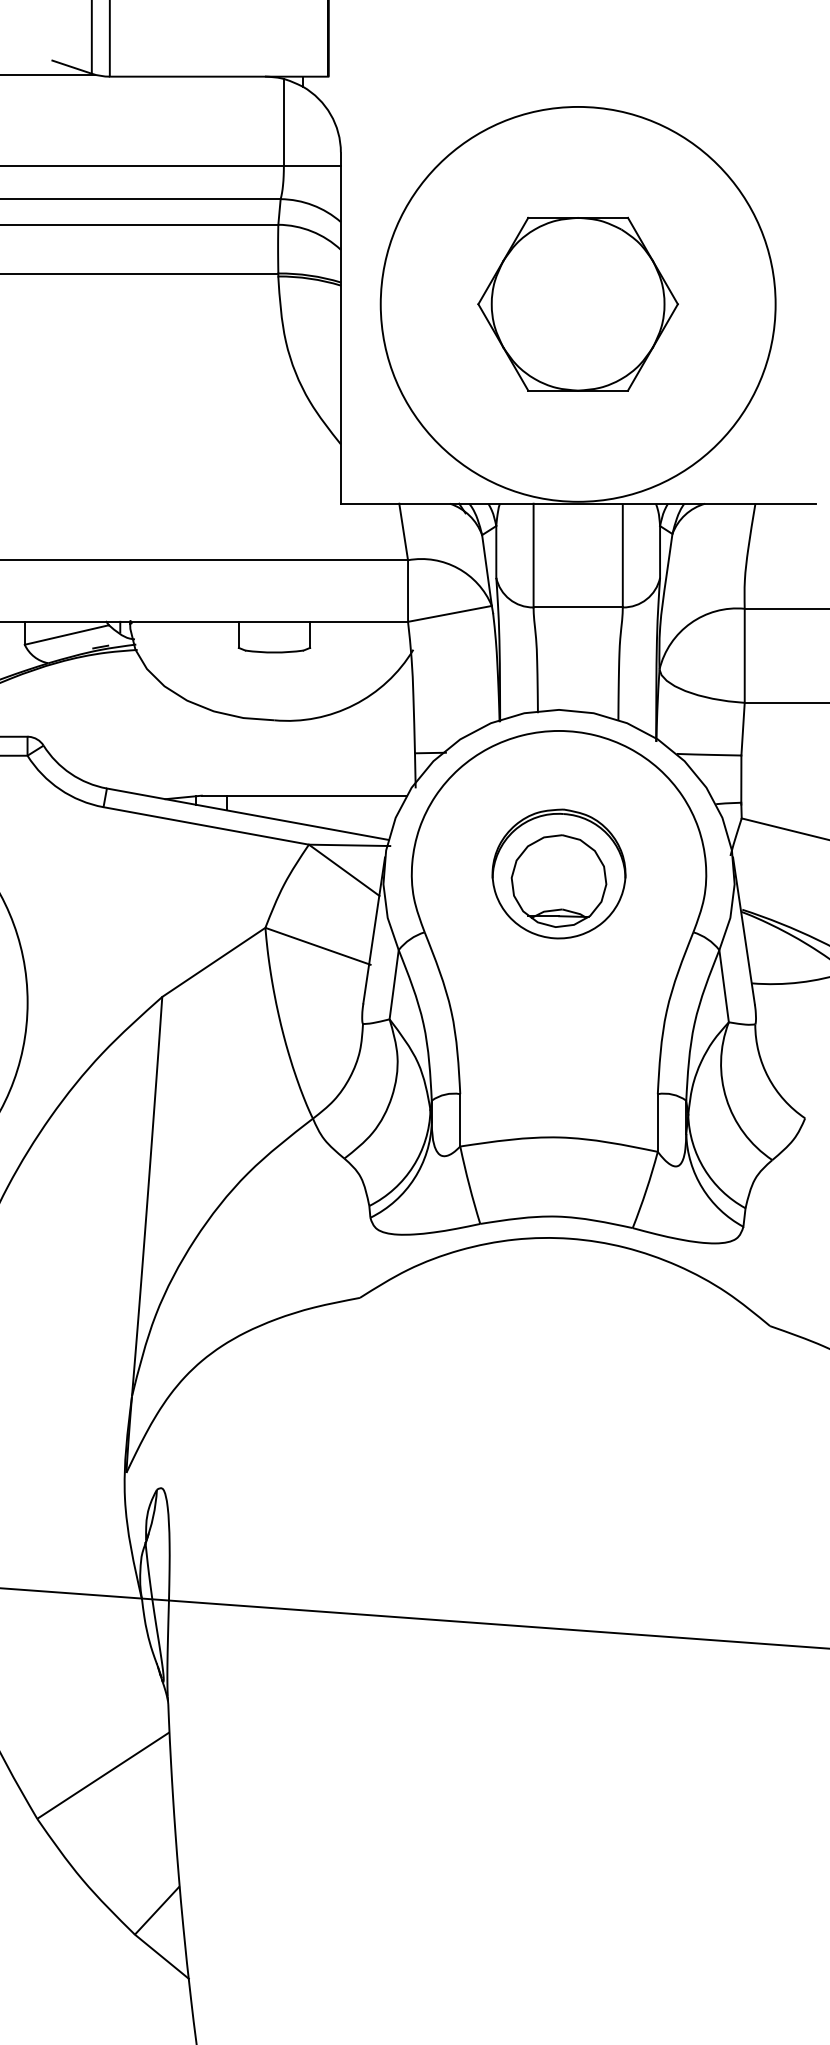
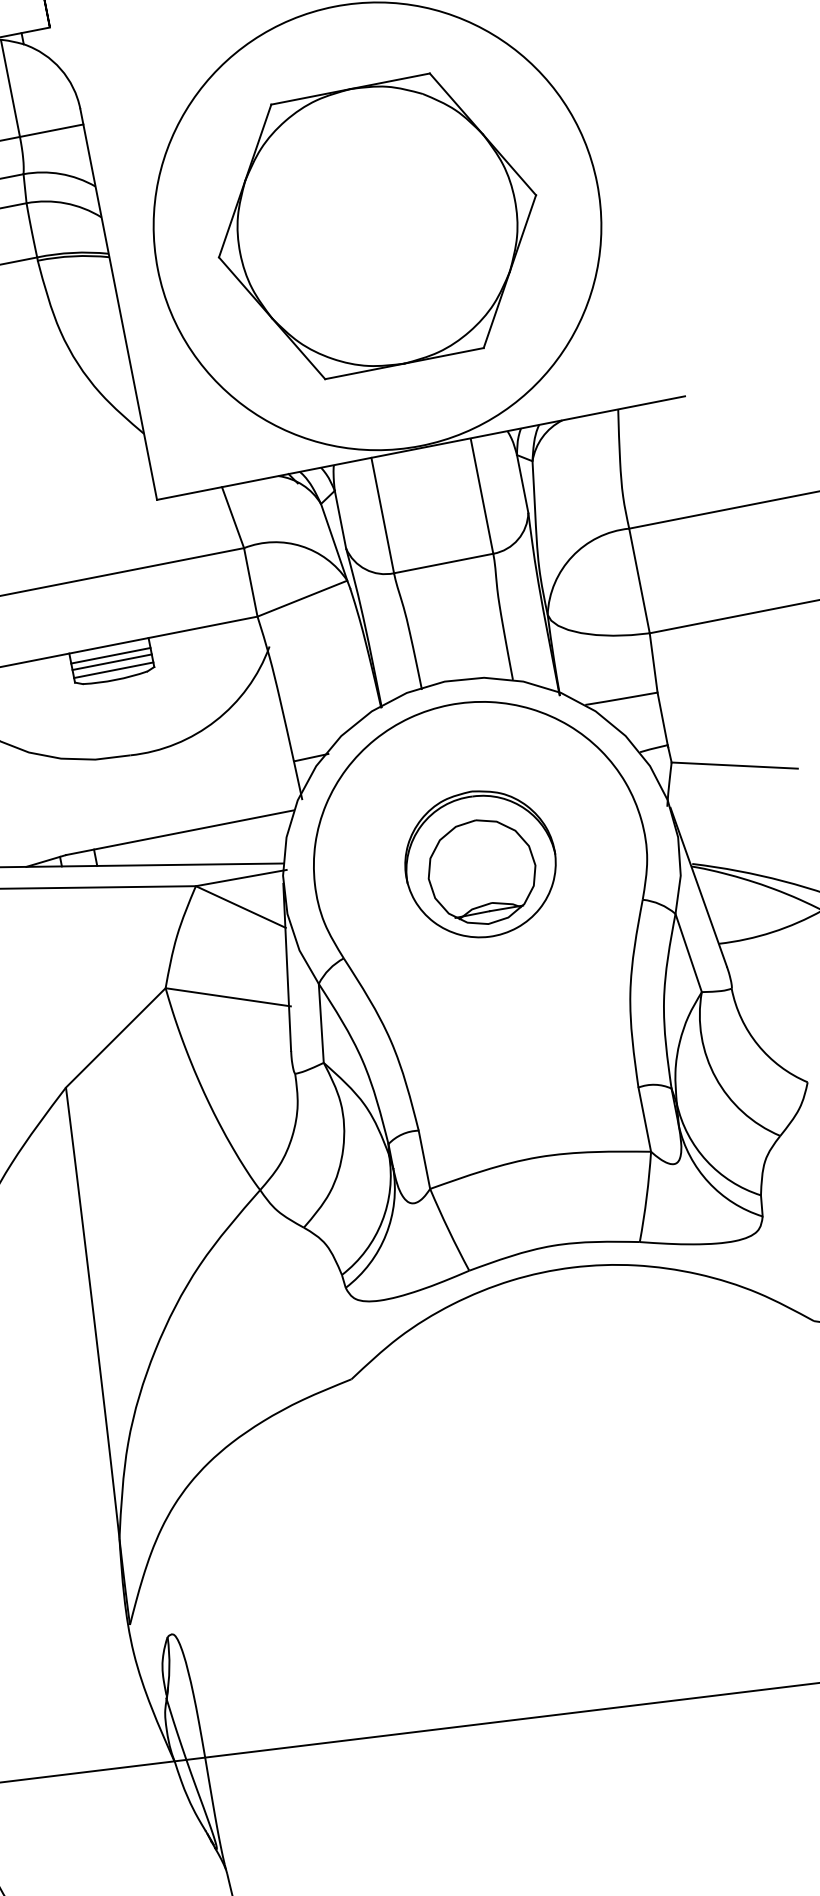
part: (577, 303) -> (376, 225), size x1.43
line: (274, 630) -> (110, 655), added
line: (274, 636) -> (112, 662), added
line: (274, 643) -> (113, 669), added

